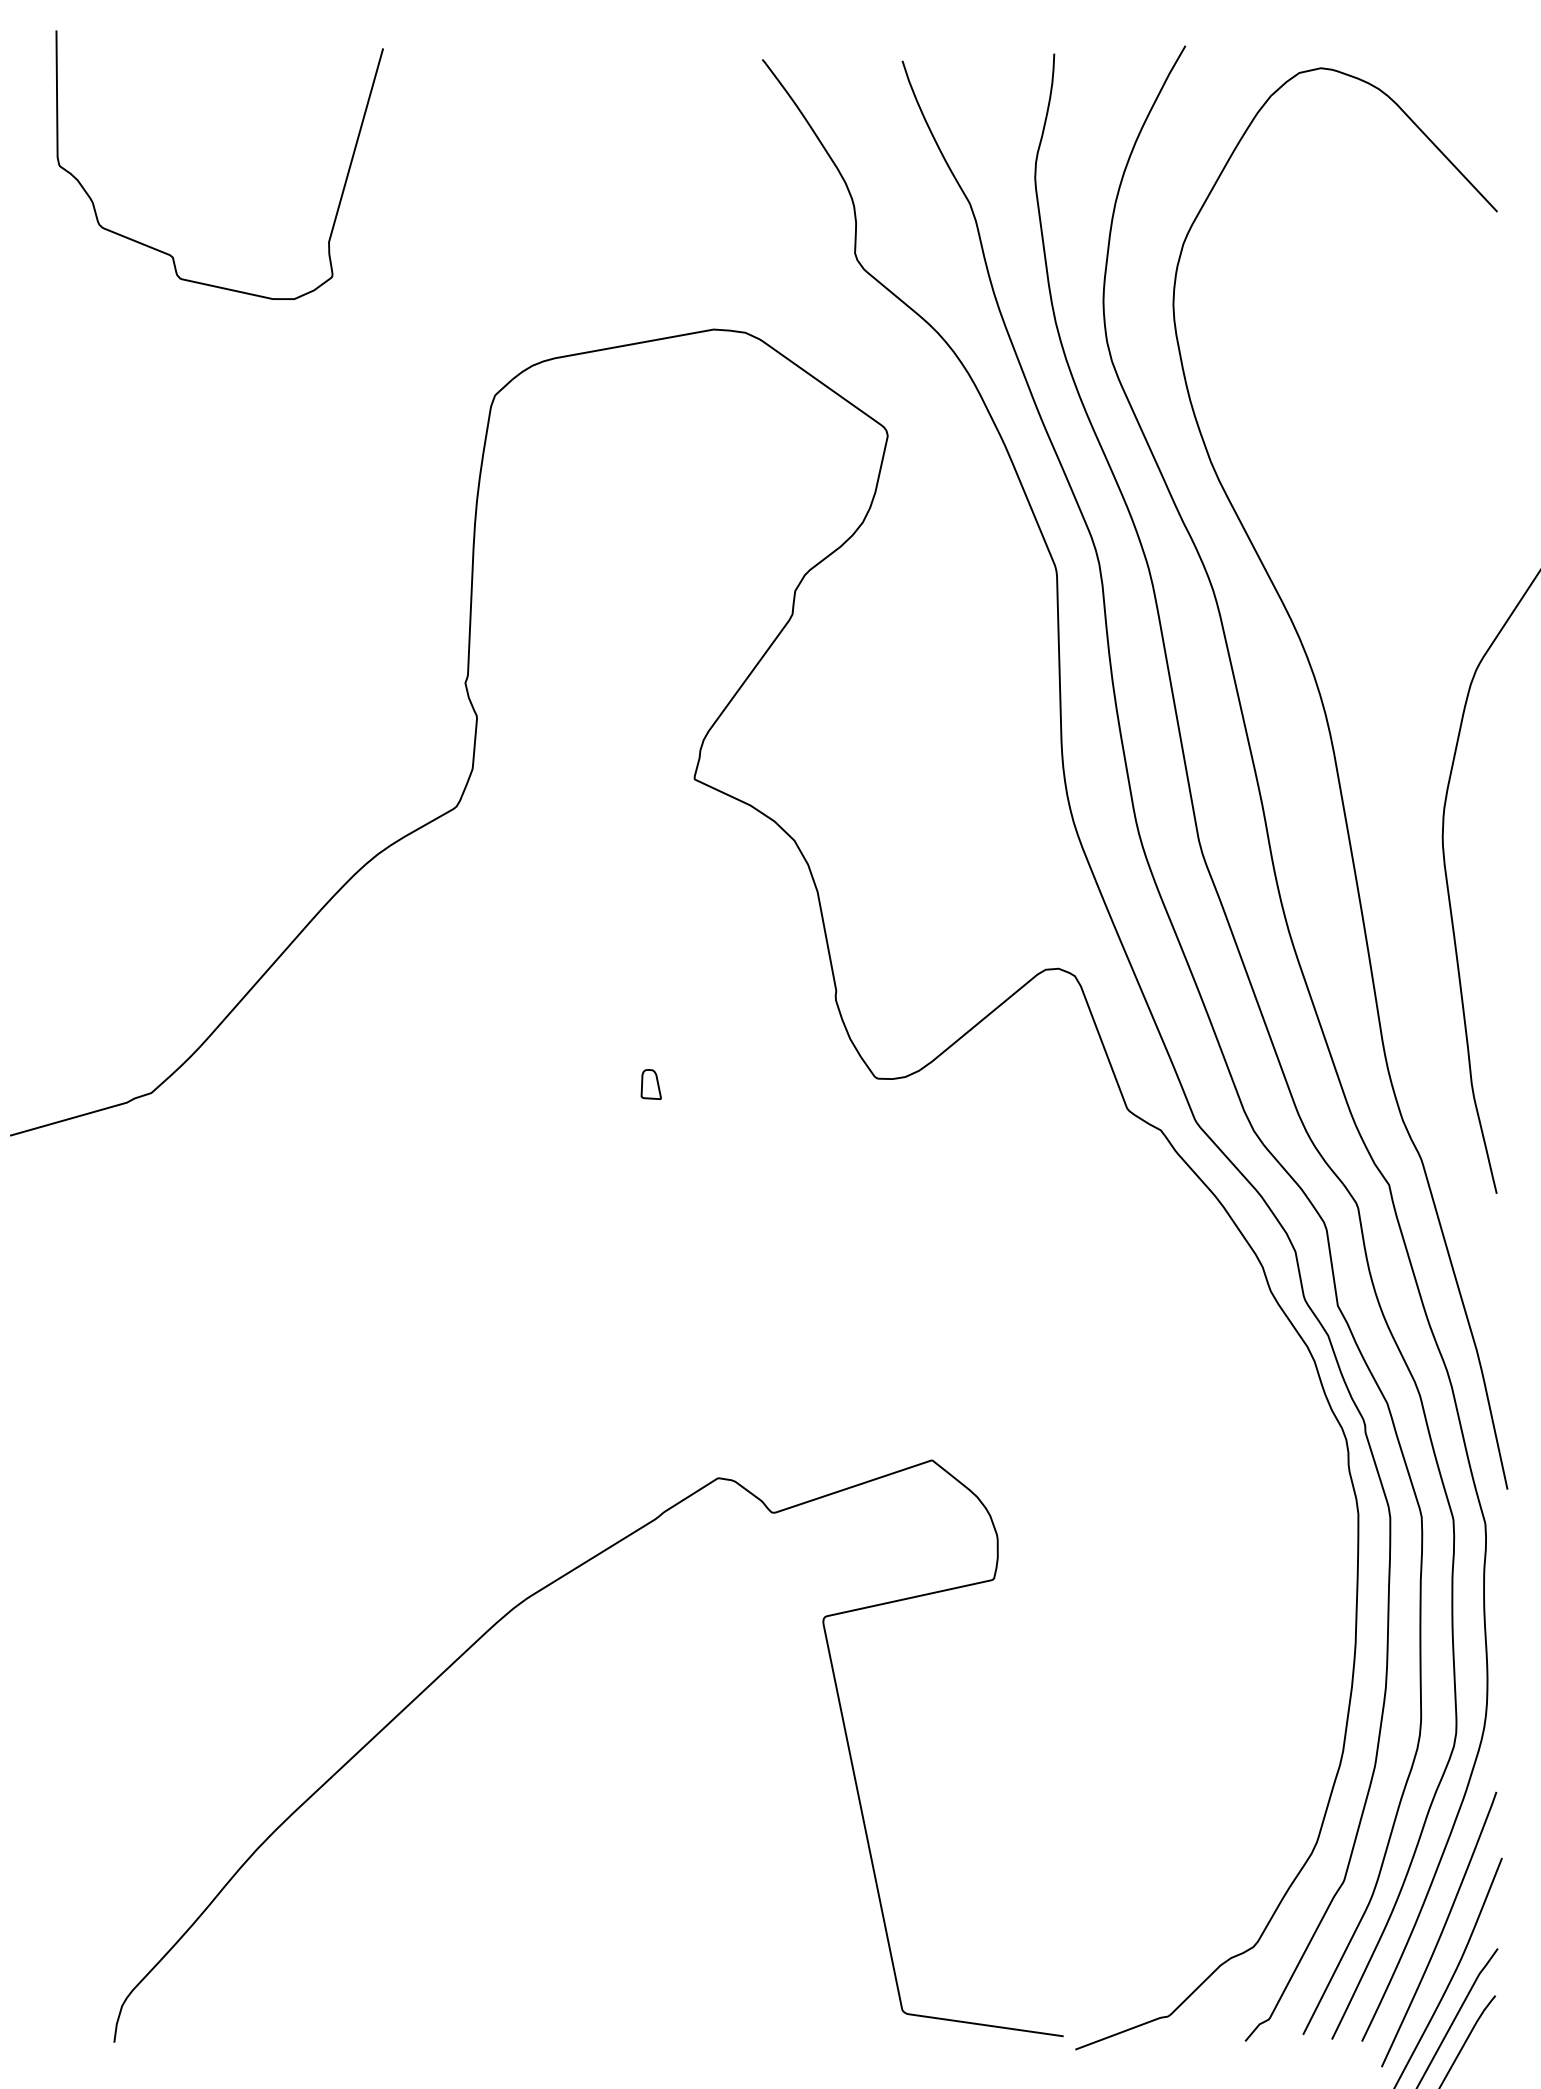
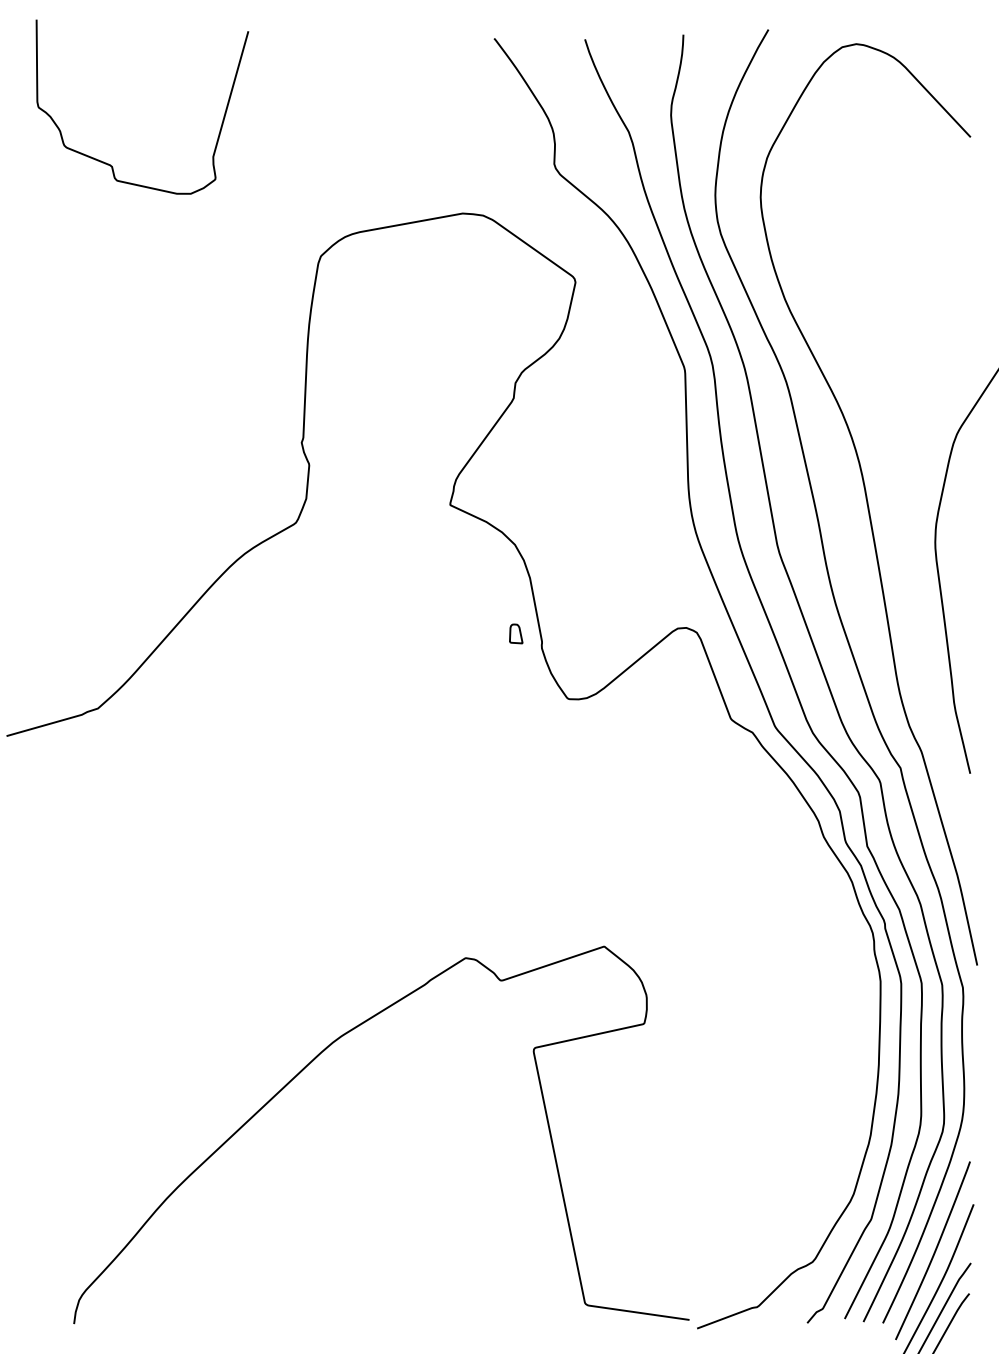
part: (651, 1083) -> (516, 633), moved

